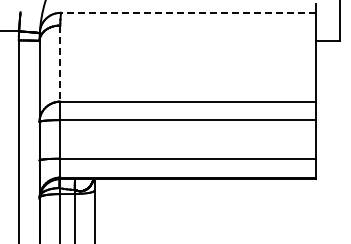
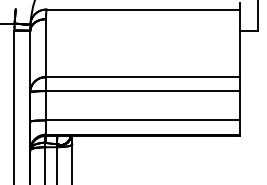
line: (188, 12) -> (143, 9), dashed -> solid
line: (60, 64) -> (46, 48), dashed -> solid

